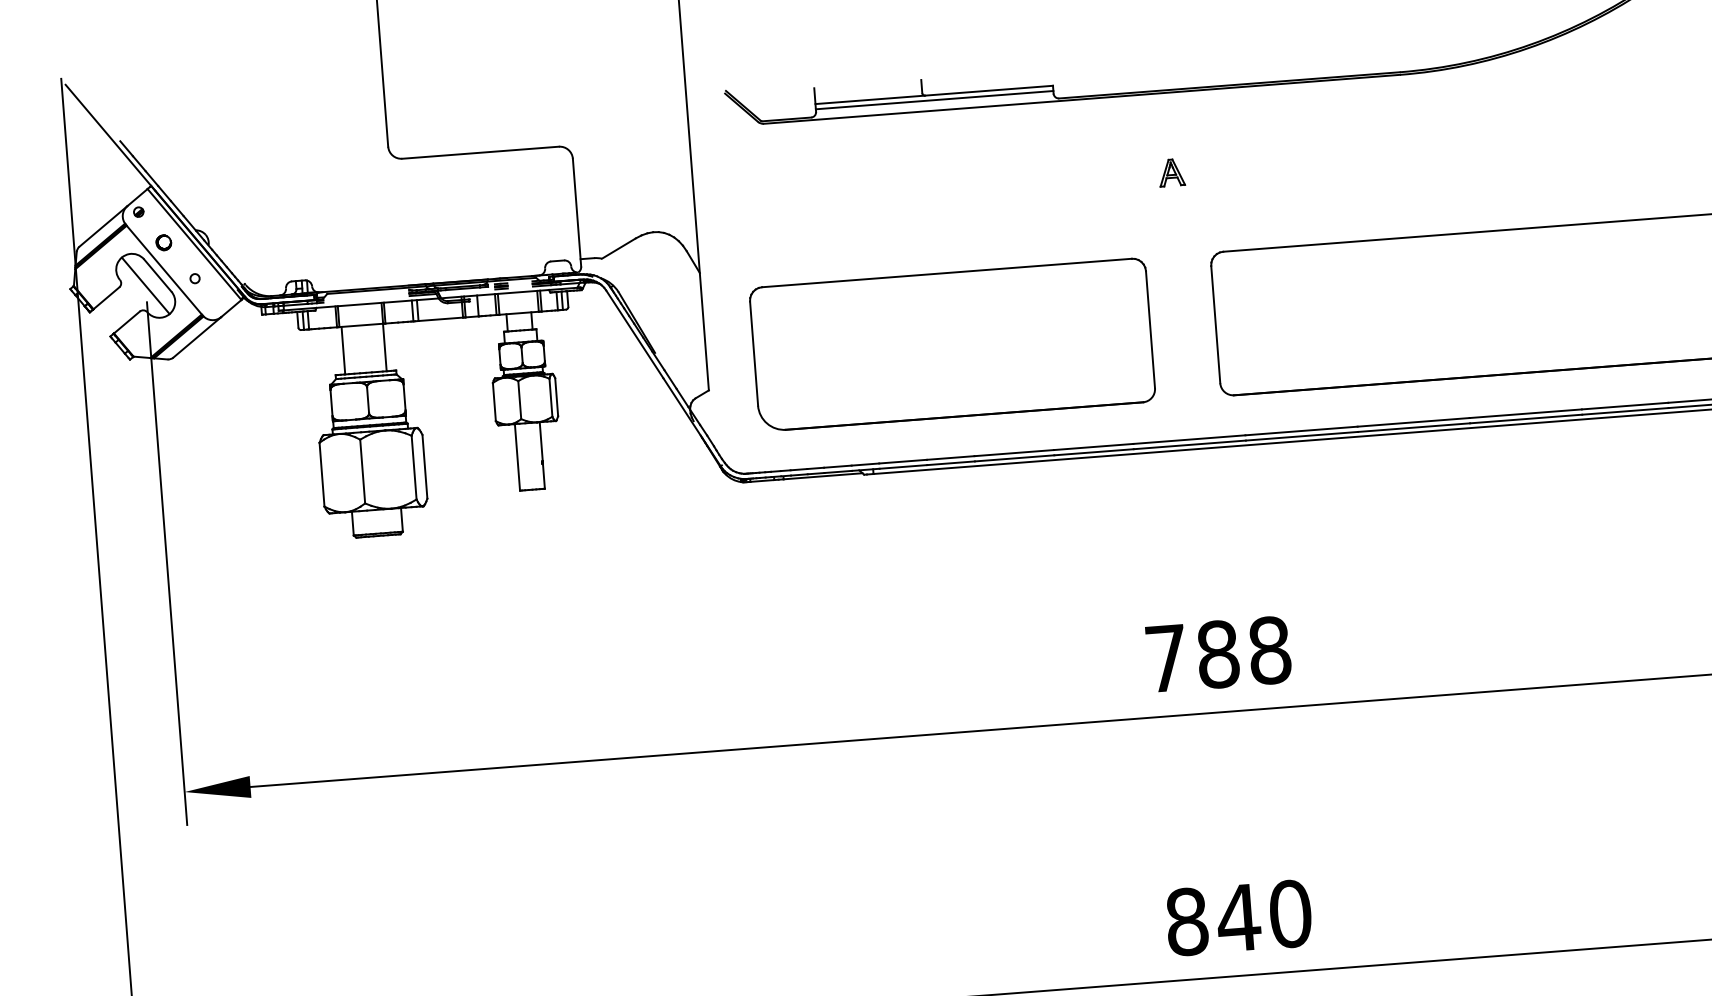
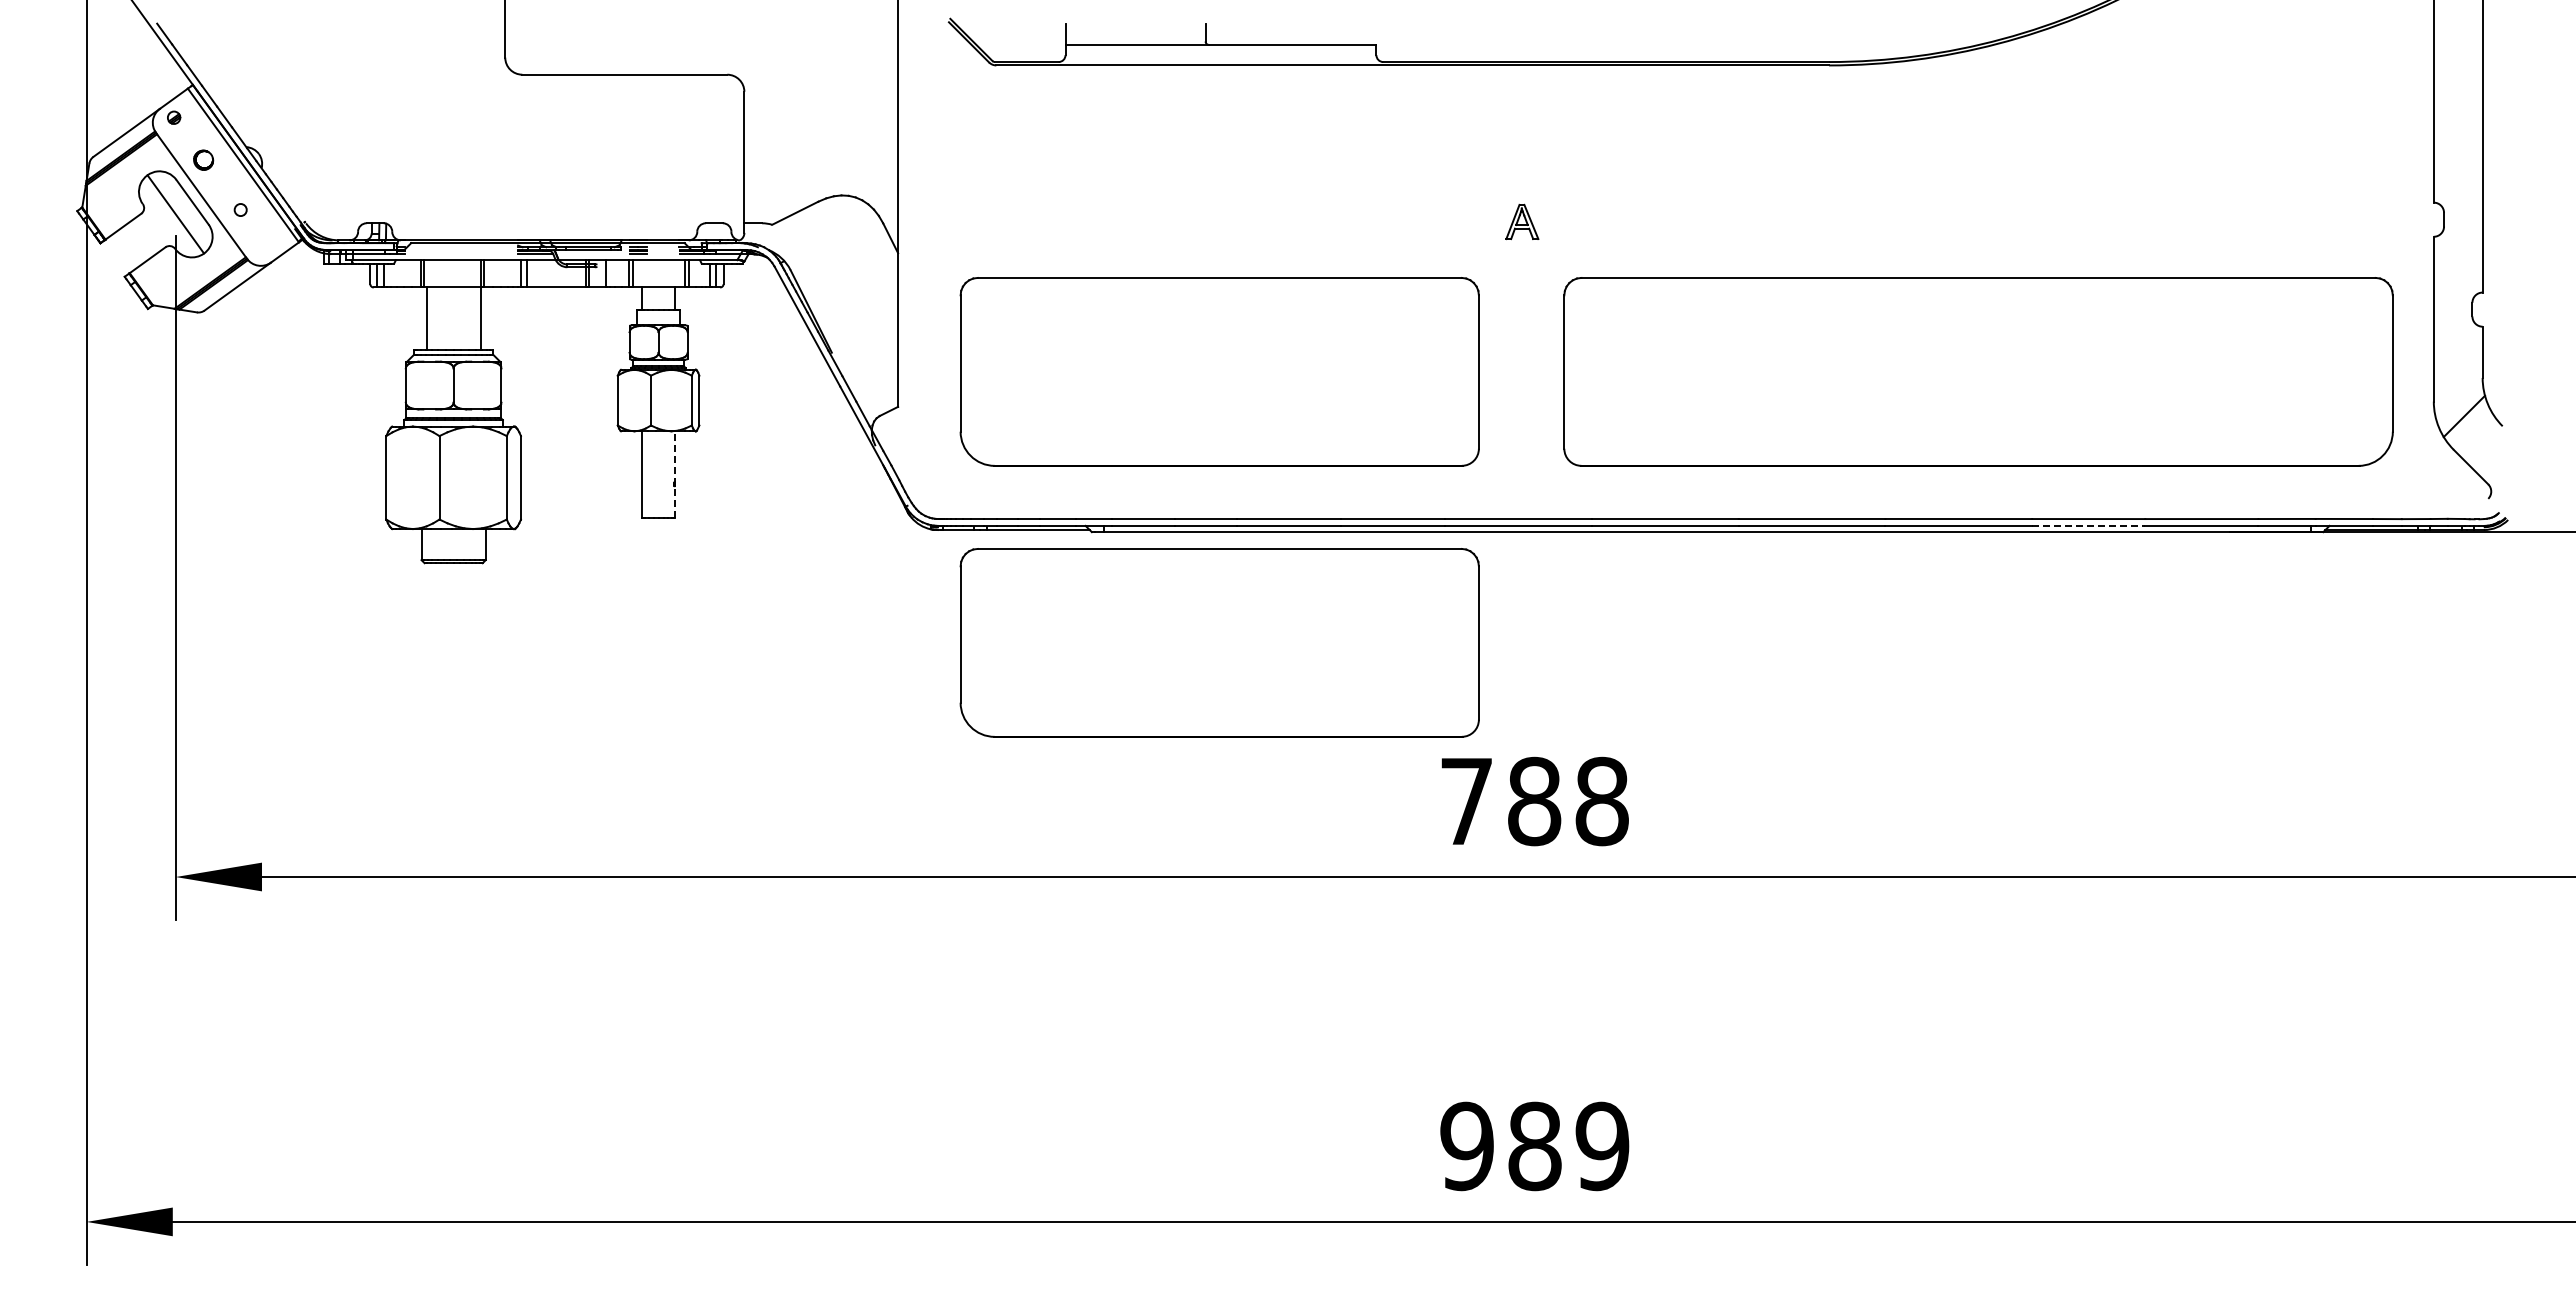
line: (934, 99) -> (1220, 51), removed
part: (1171, 172) -> (1522, 221), moved
line: (1625, 411) -> (2088, 525), solid -> dashed
line: (542, 455) -> (674, 474), solid -> dashed
part: (968, 551) -> (1219, 642), added
text: (1238, 918) -> (1534, 1146), 840 -> 989

